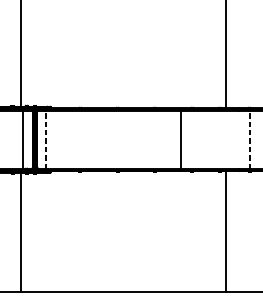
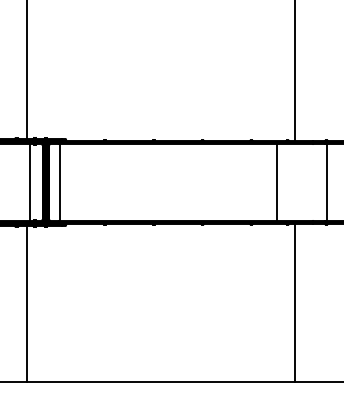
line: (45, 139) -> (59, 182), dashed -> solid
line: (181, 139) -> (277, 182), moved
line: (250, 139) -> (327, 182), dashed -> solid

